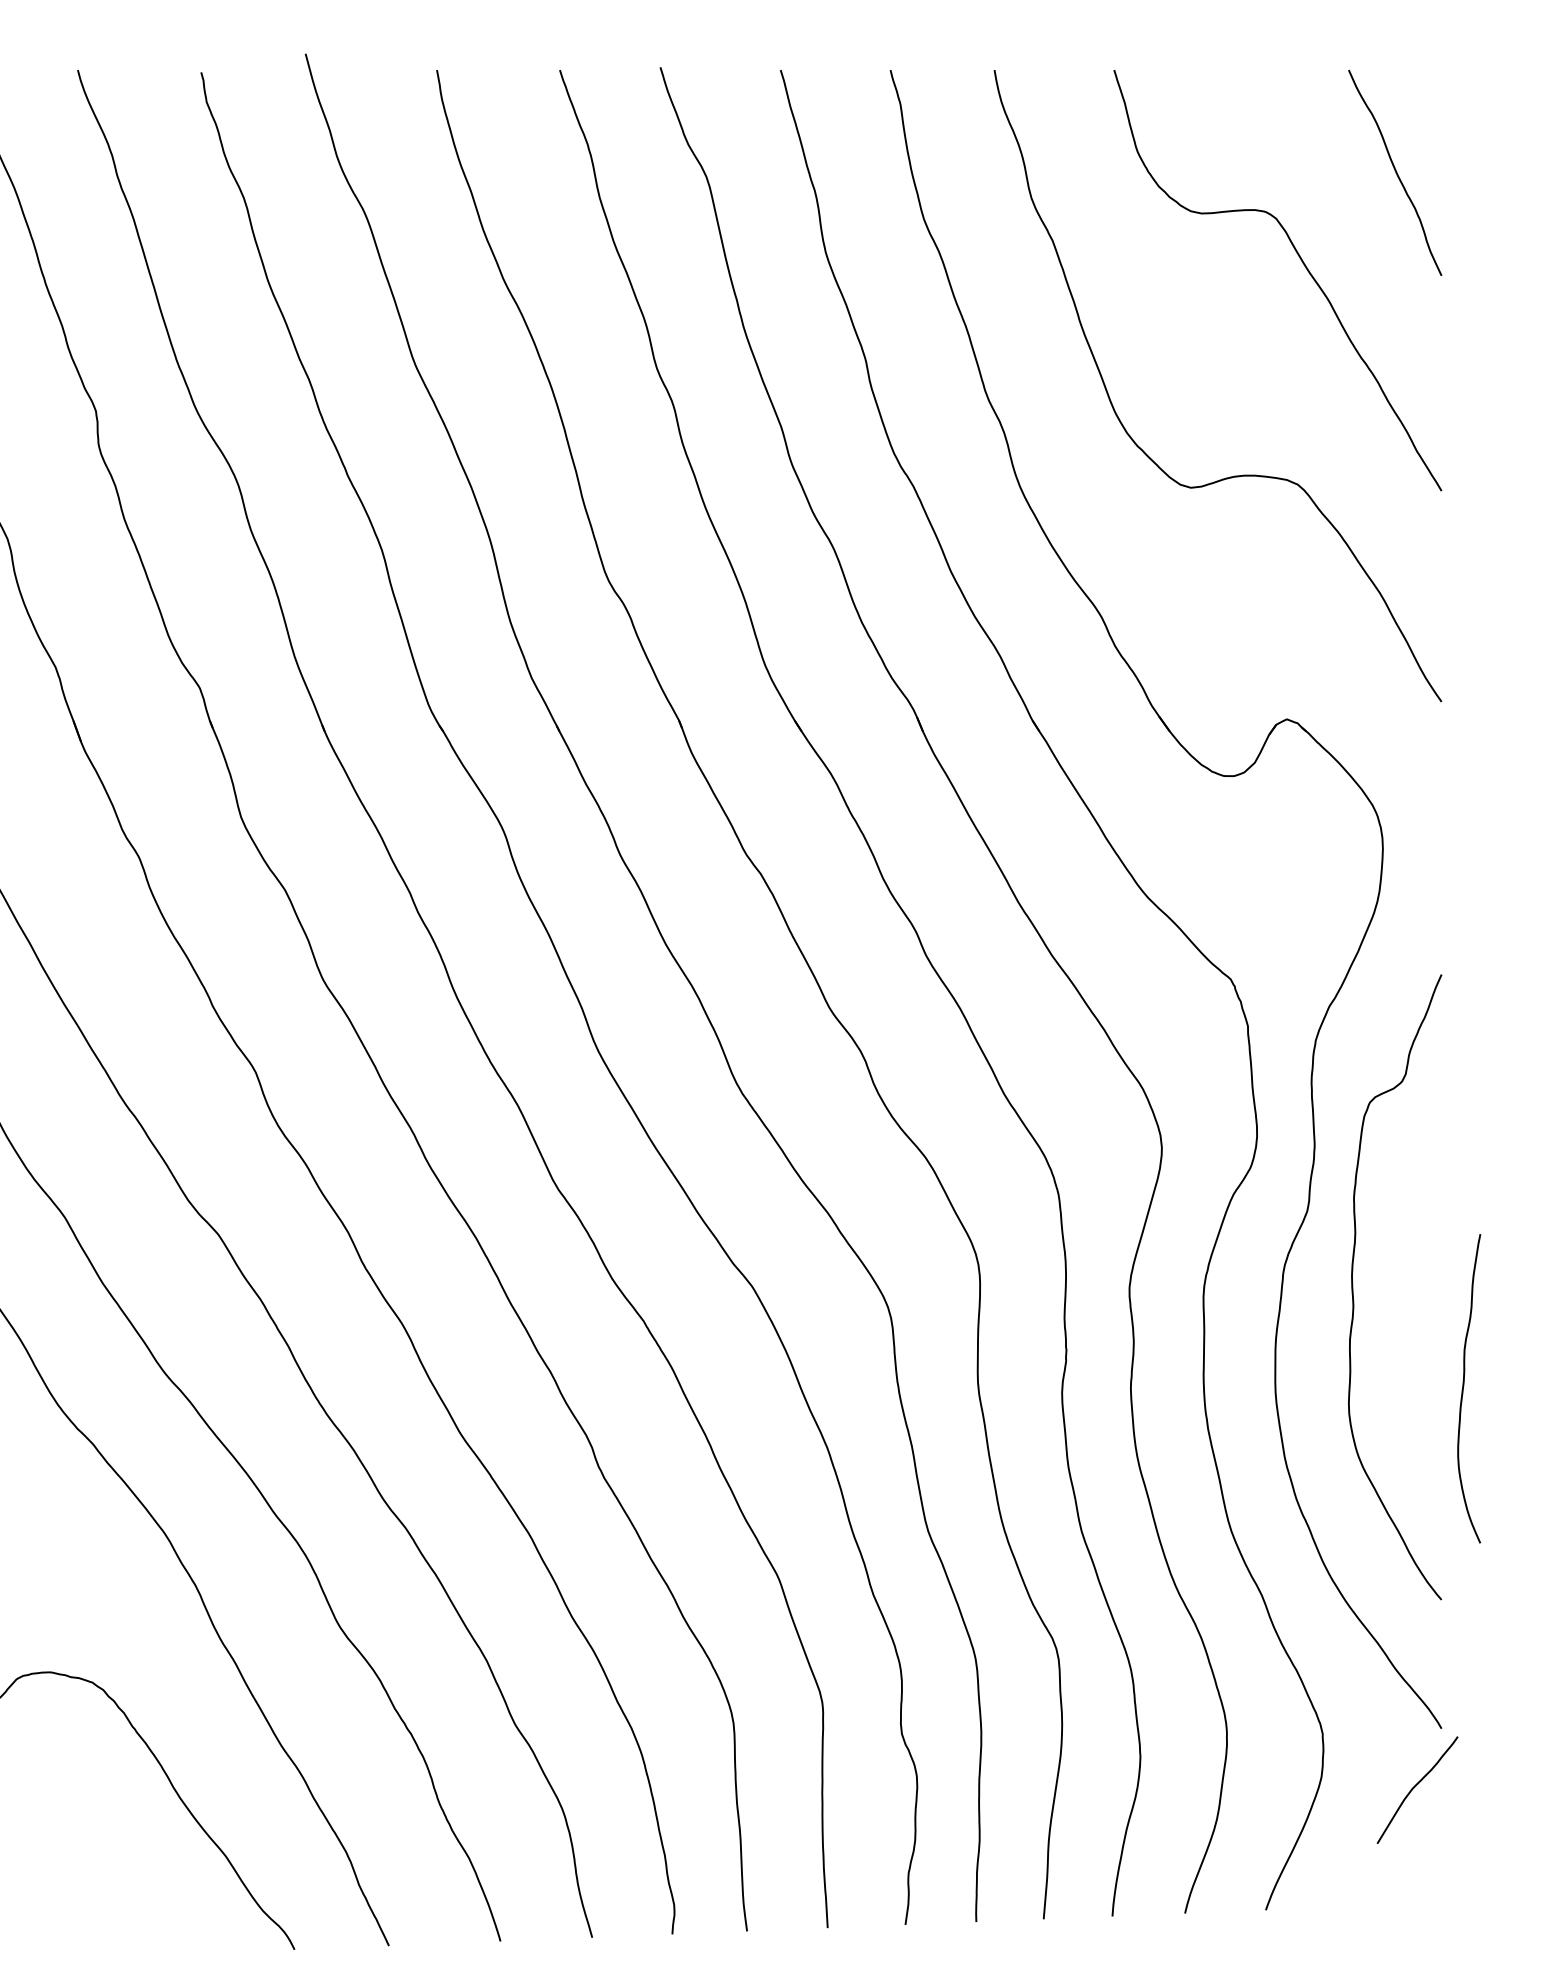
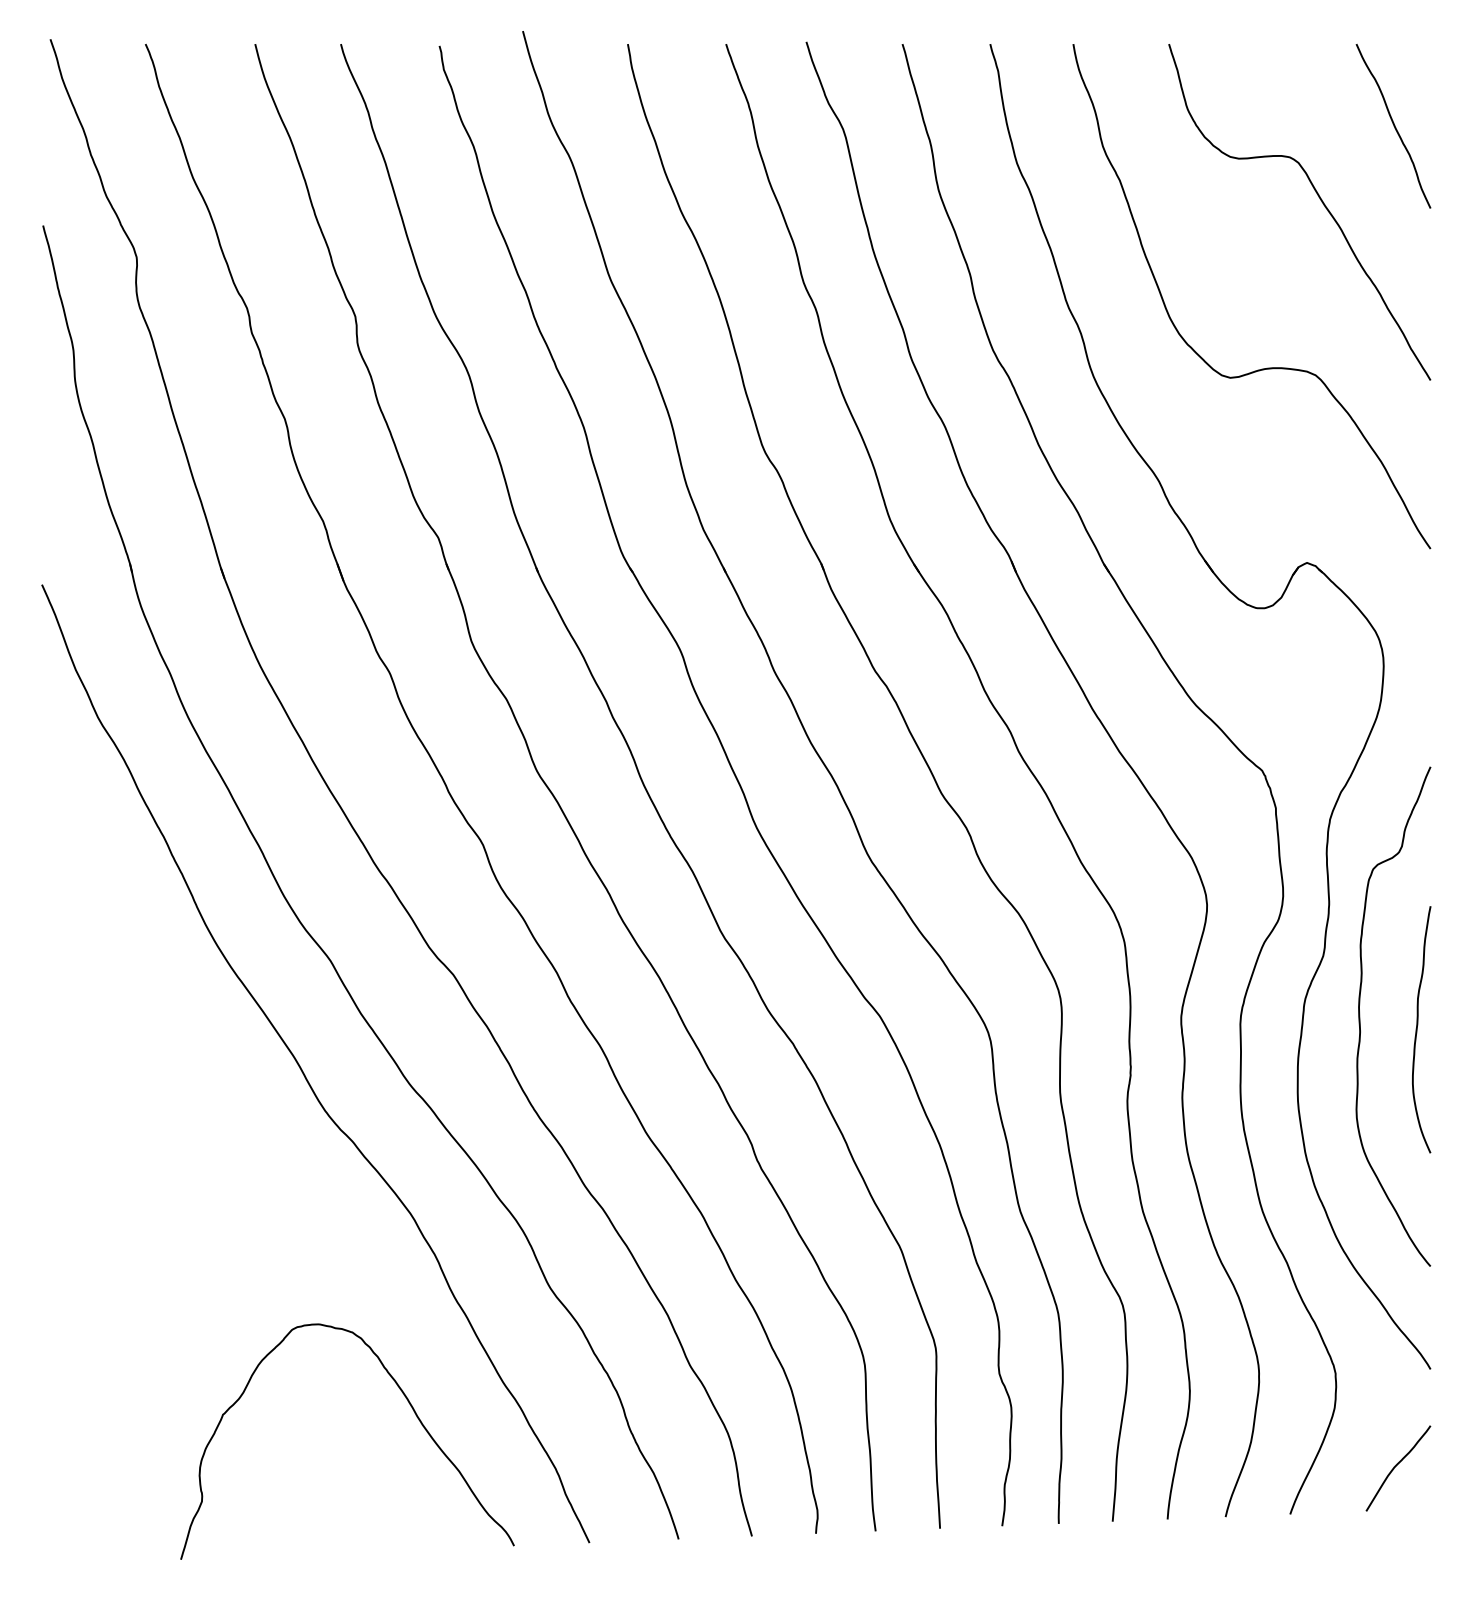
curve: (1463, 1388) -> (1417, 1029), moved
curve: (1415, 1787) -> (1396, 1466), moved

